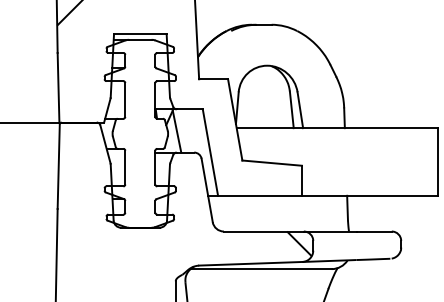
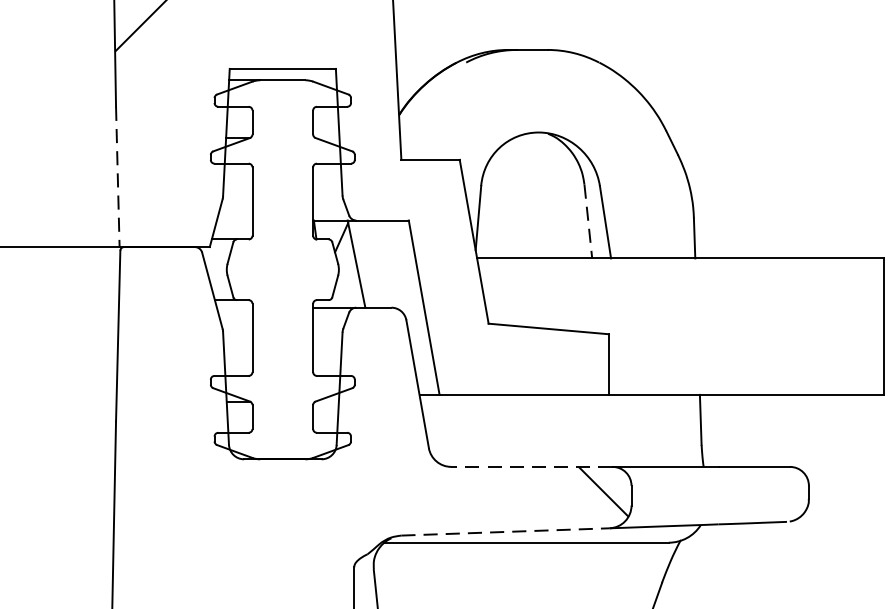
line: (58, 87) -> (117, 176), solid -> dashed
line: (291, 110) -> (587, 222), solid -> dashed
line: (263, 231) -> (531, 466), solid -> dashed
line: (250, 263) -> (504, 531), solid -> dashed

